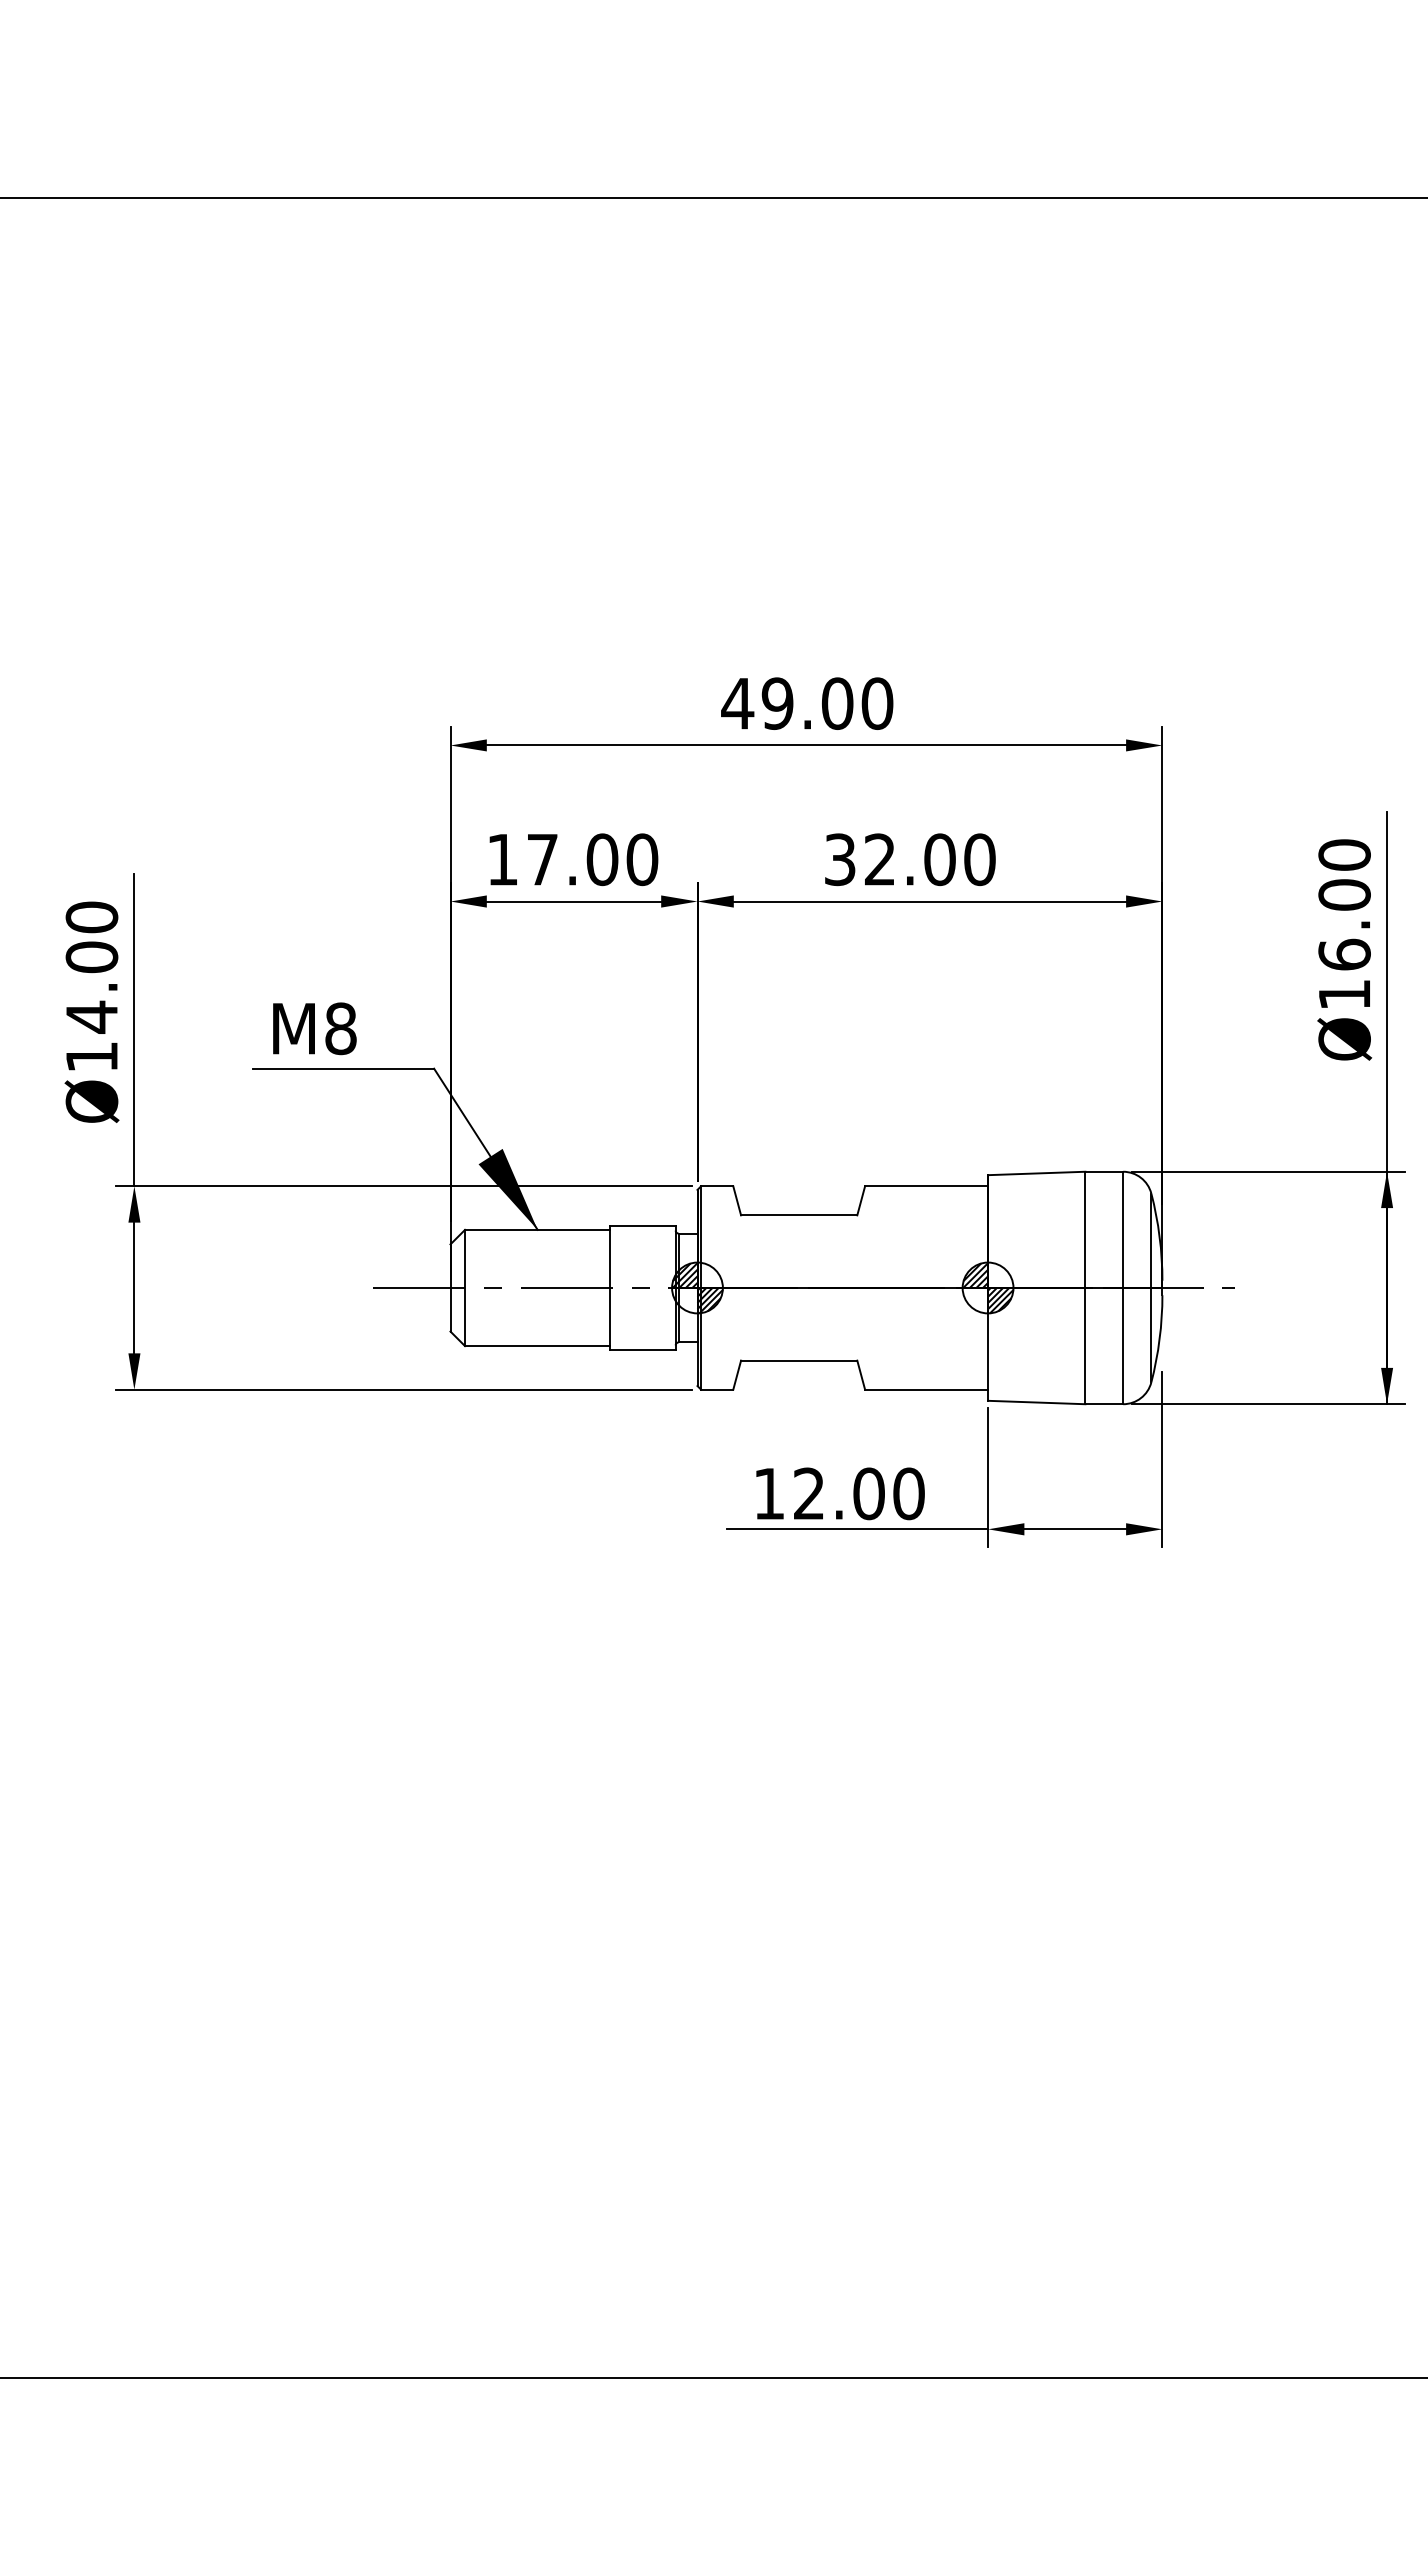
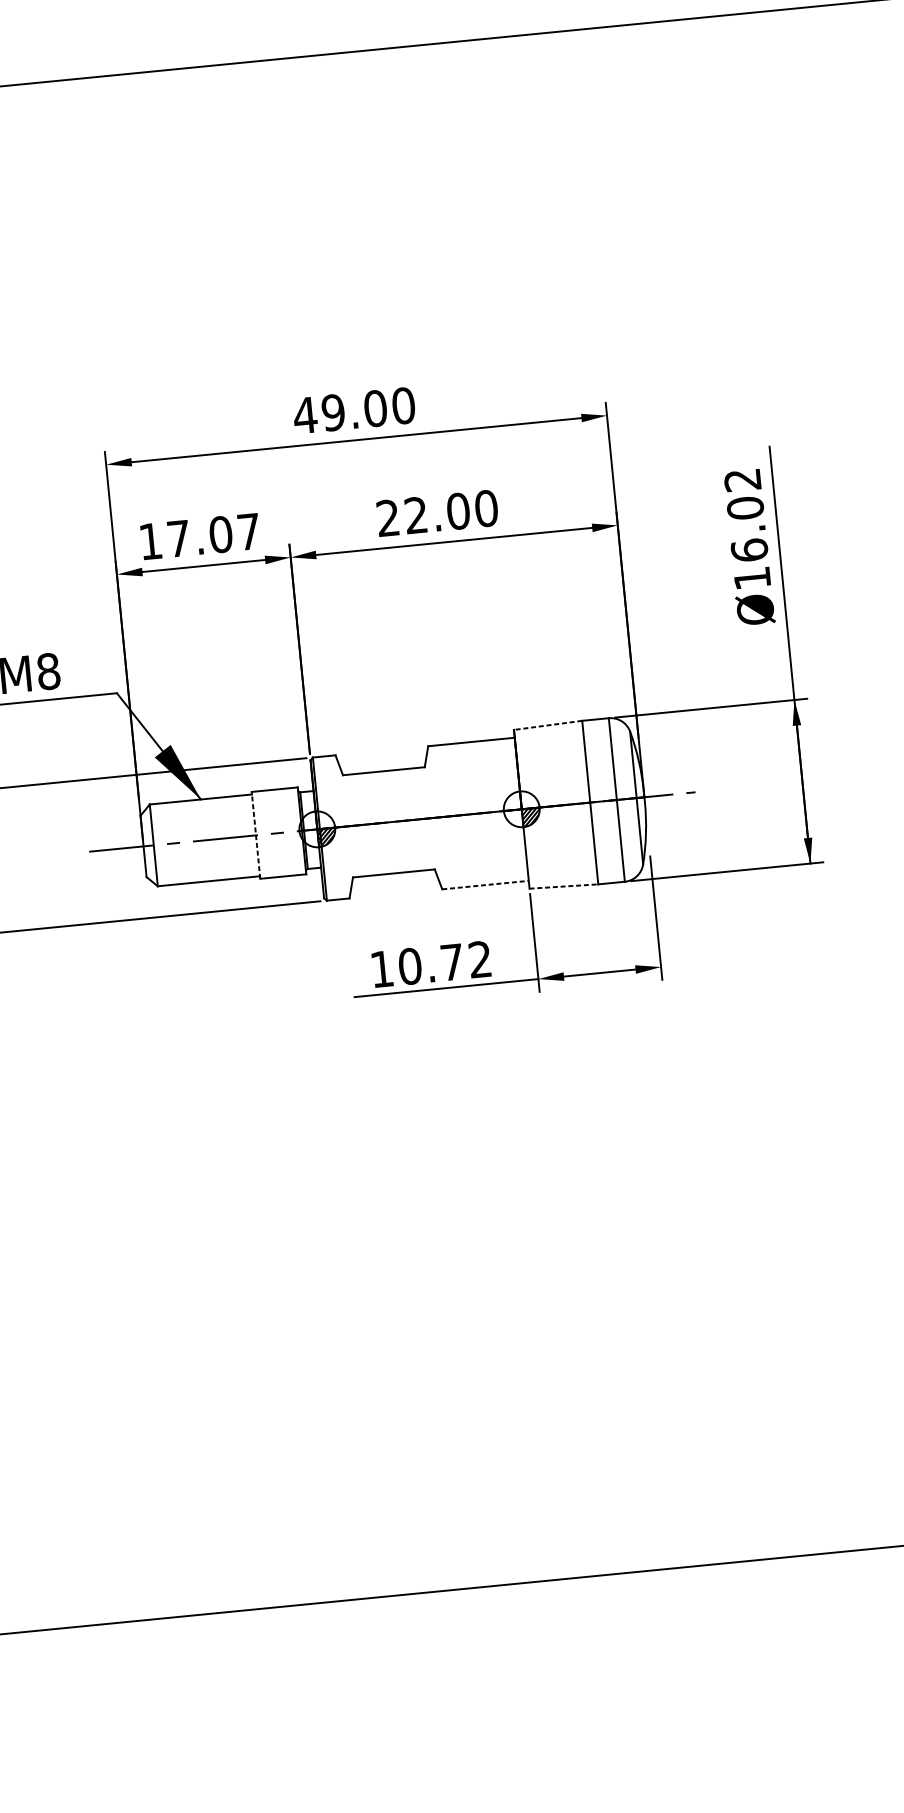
text: (1344, 854) -> (742, 479), Ø16.00 -> Ø16.02
text: (642, 859) -> (249, 531), 17.00 -> 17.07
text: (840, 859) -> (388, 518), 32.00 -> 22.00
line: (1036, 1173) -> (547, 725), solid -> dashed
hatch: (684, 1275) -> (307, 821), removed
hatch: (975, 1275) -> (512, 801), removed
line: (610, 1288) -> (256, 835), solid -> dashed
line: (927, 1389) -> (486, 884), solid -> dashed
line: (1036, 1402) -> (563, 886), solid -> dashed
text: (858, 1493) -> (444, 962), 12.00 -> 10.72

